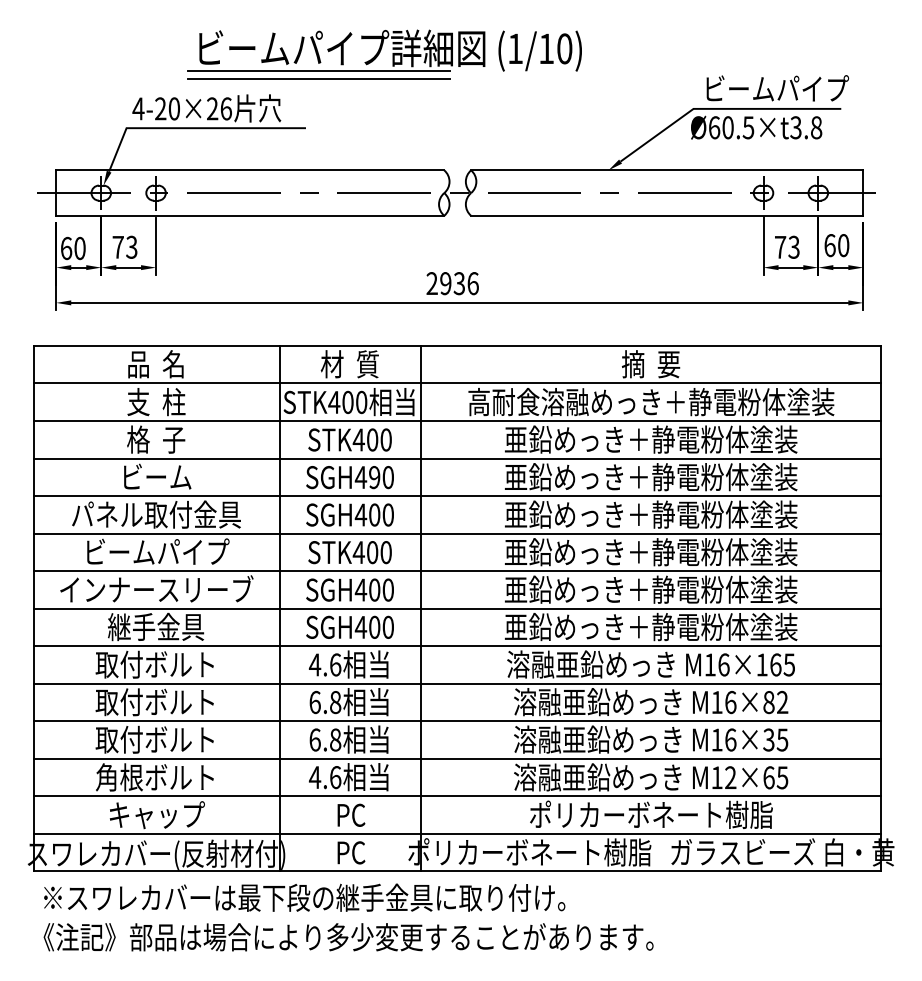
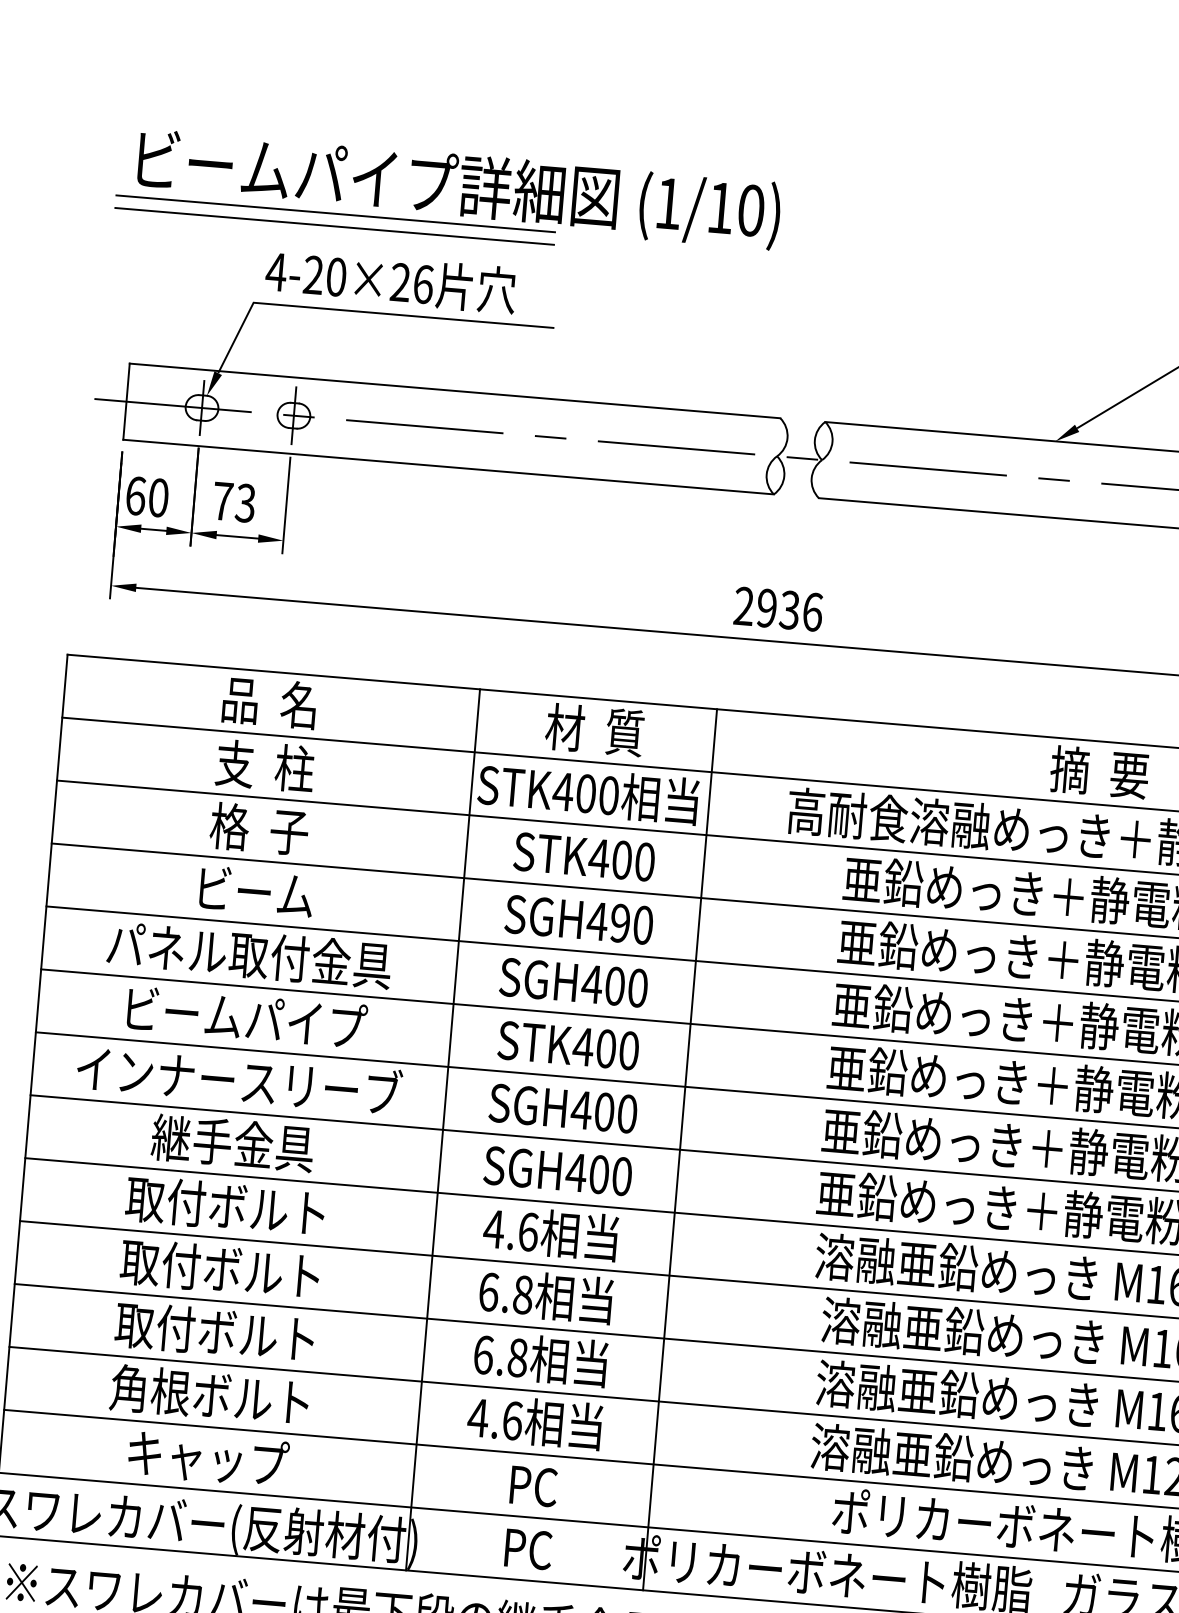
part: (384, 54) -> (448, 194), moved

